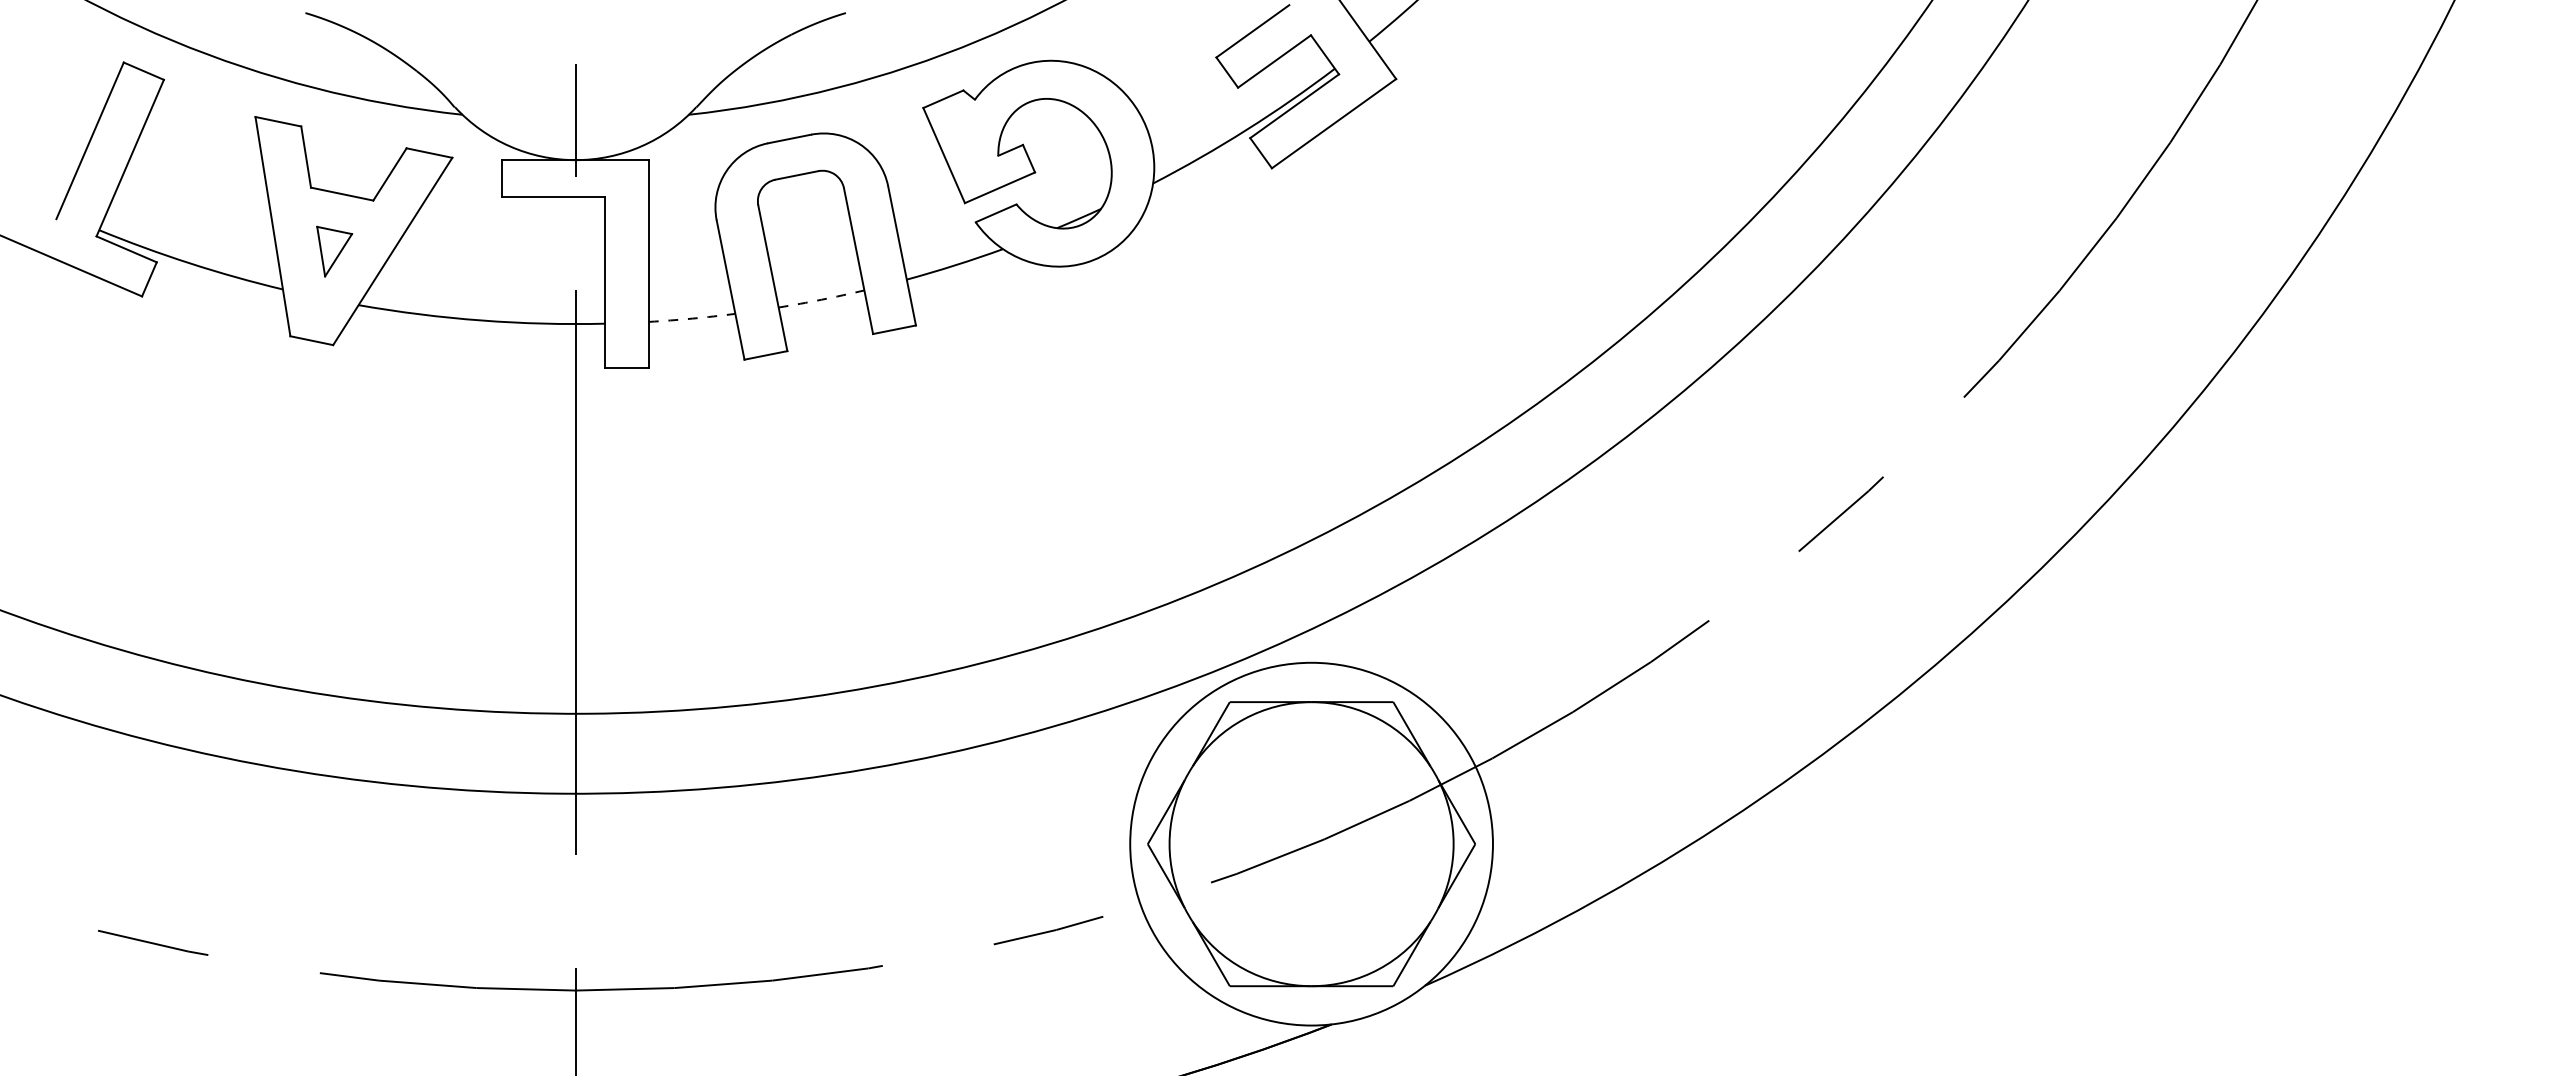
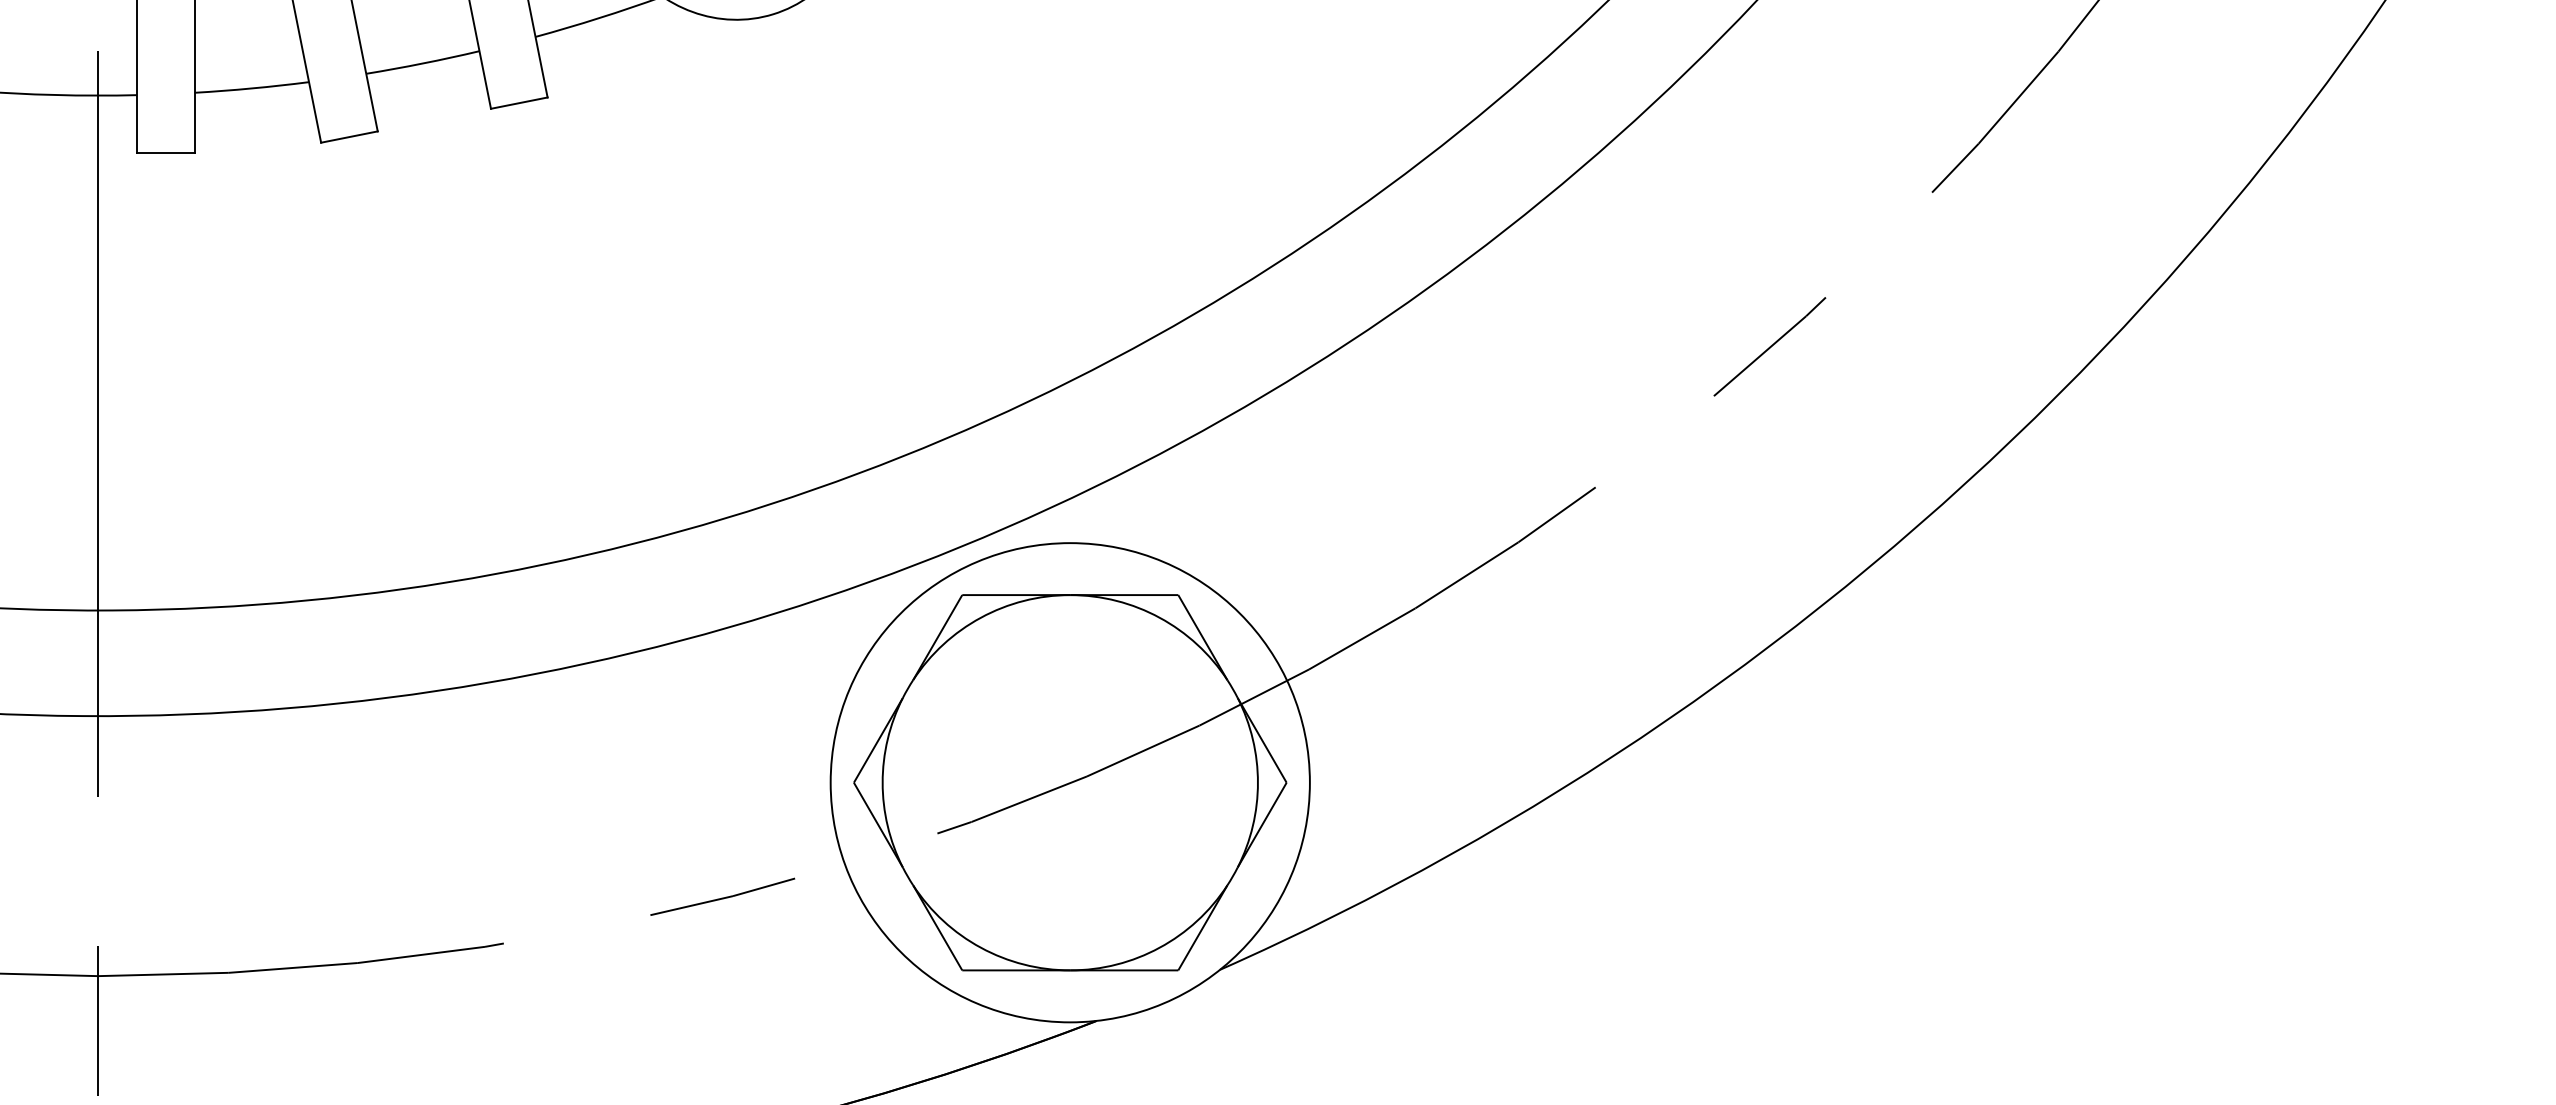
arc: (821, 299) -> (422, 63), dashed -> solid
arc: (692, 318) -> (252, 88), dashed -> solid

